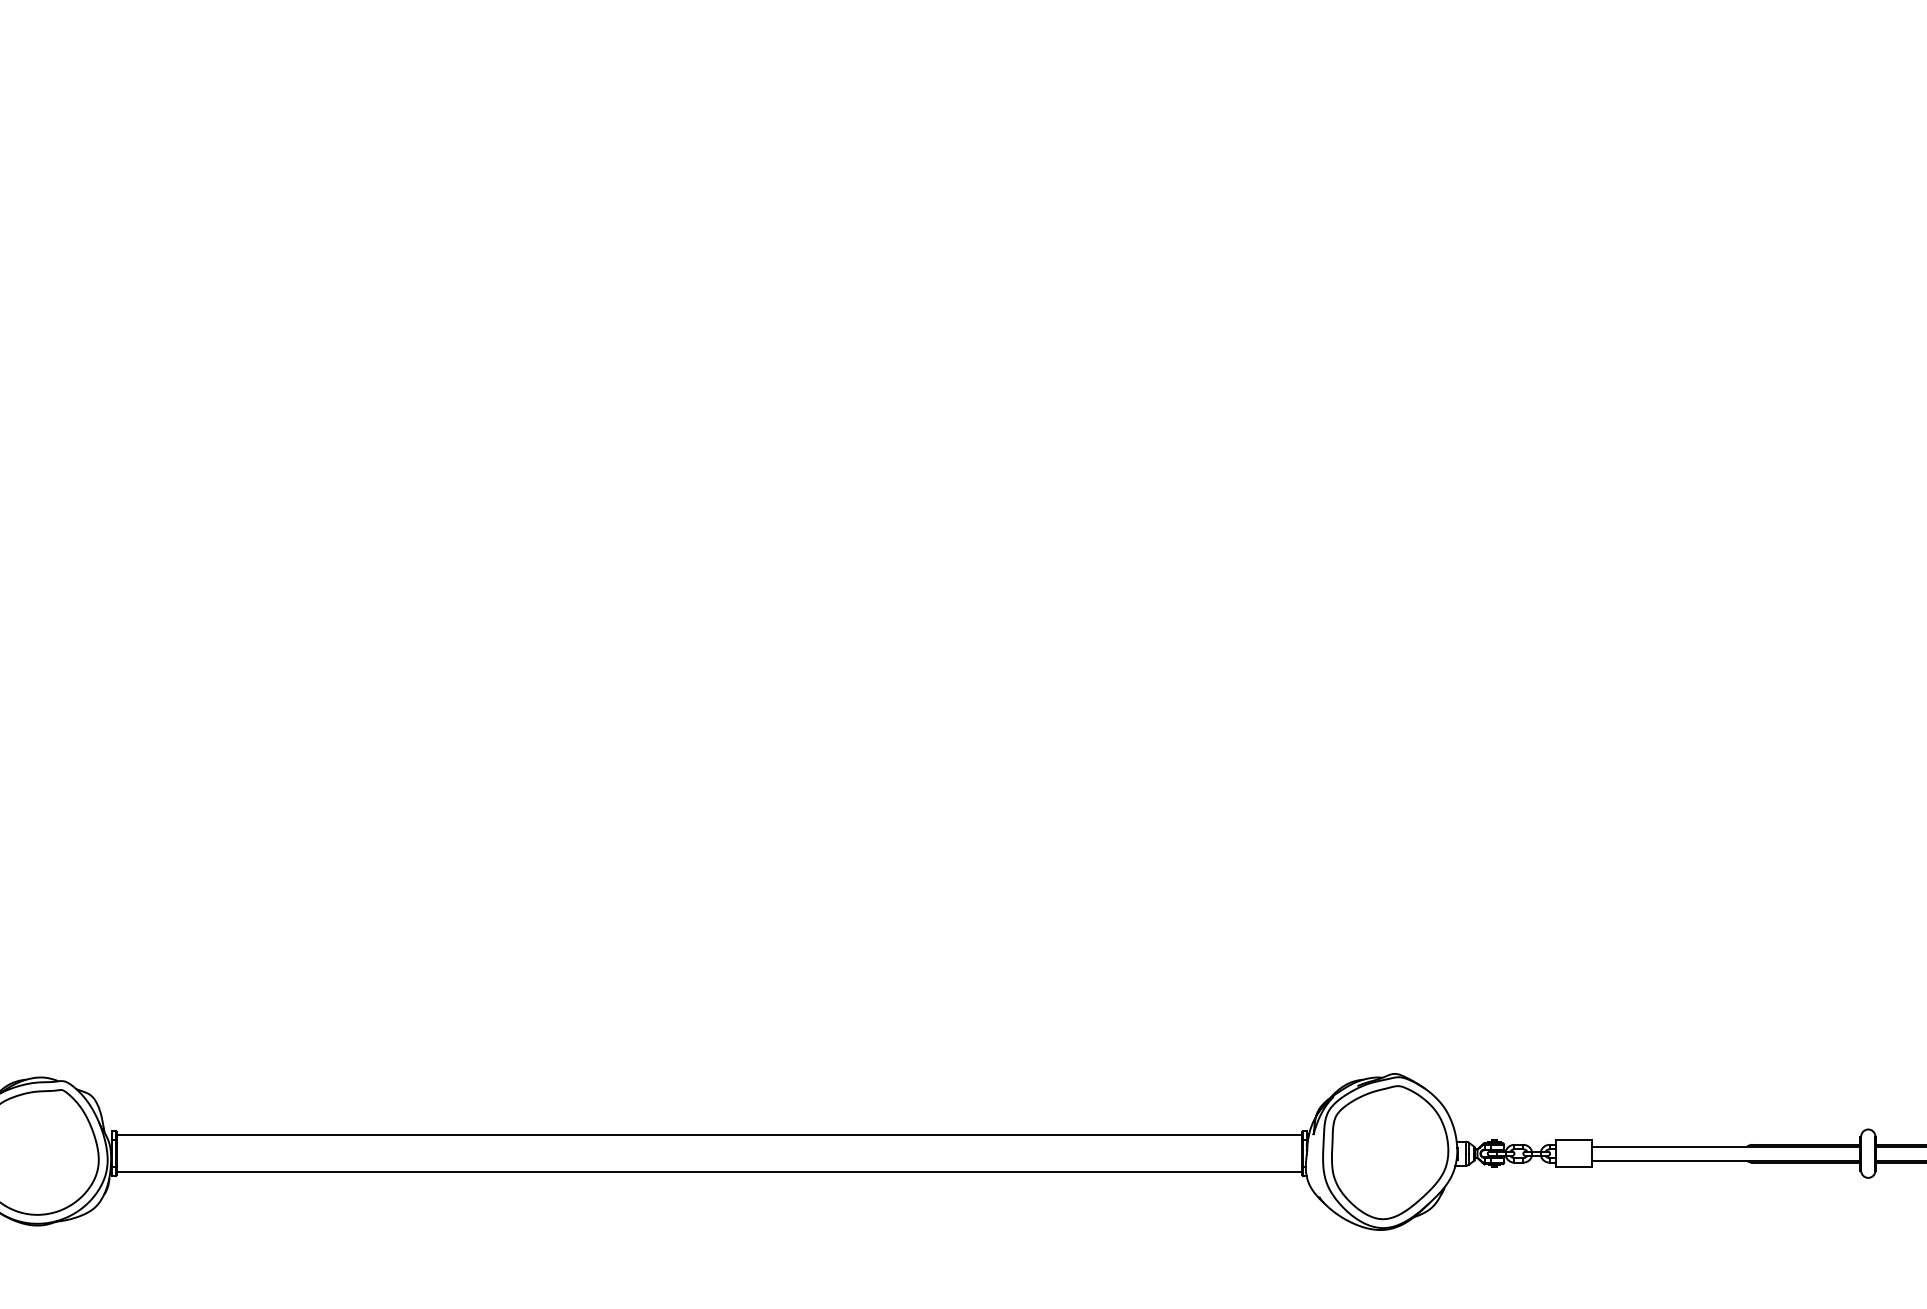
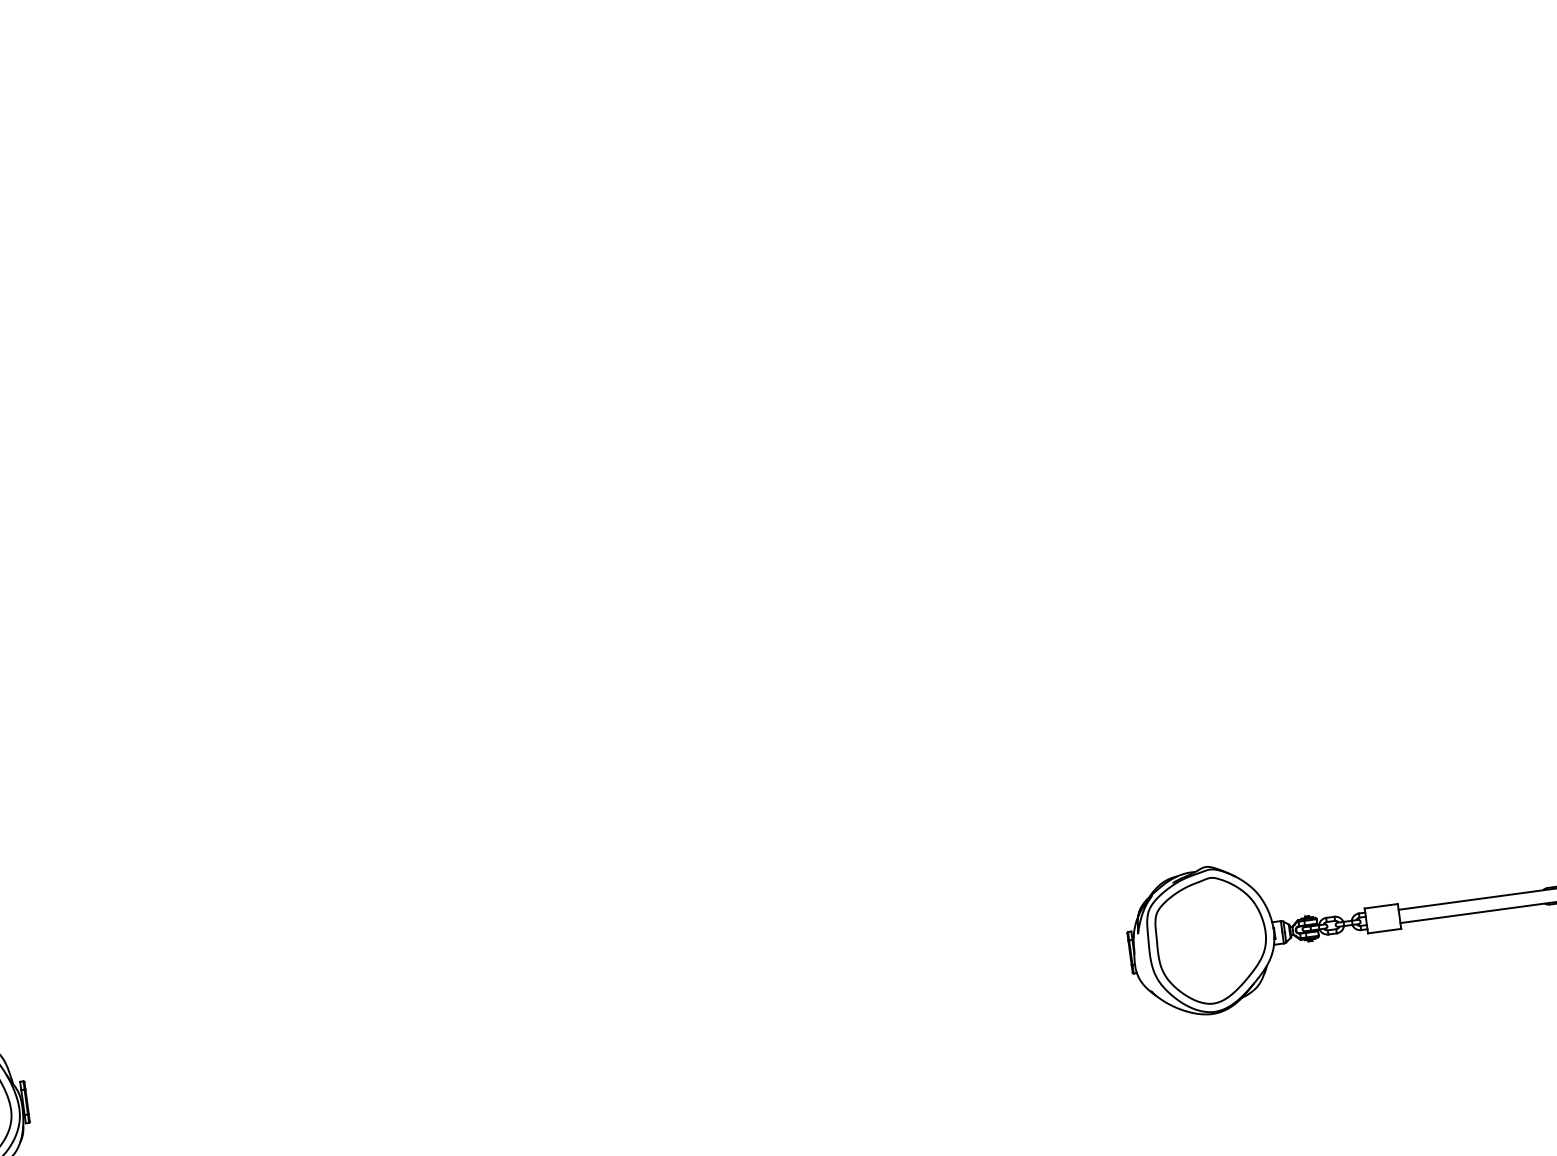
line: (709, 1135) -> (576, 1010), removed
line: (709, 1172) -> (580, 1044), removed

